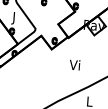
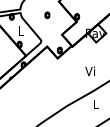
text: (13, 18) -> (20, 32), J -> L
text: (74, 64) -> (89, 70), moved

